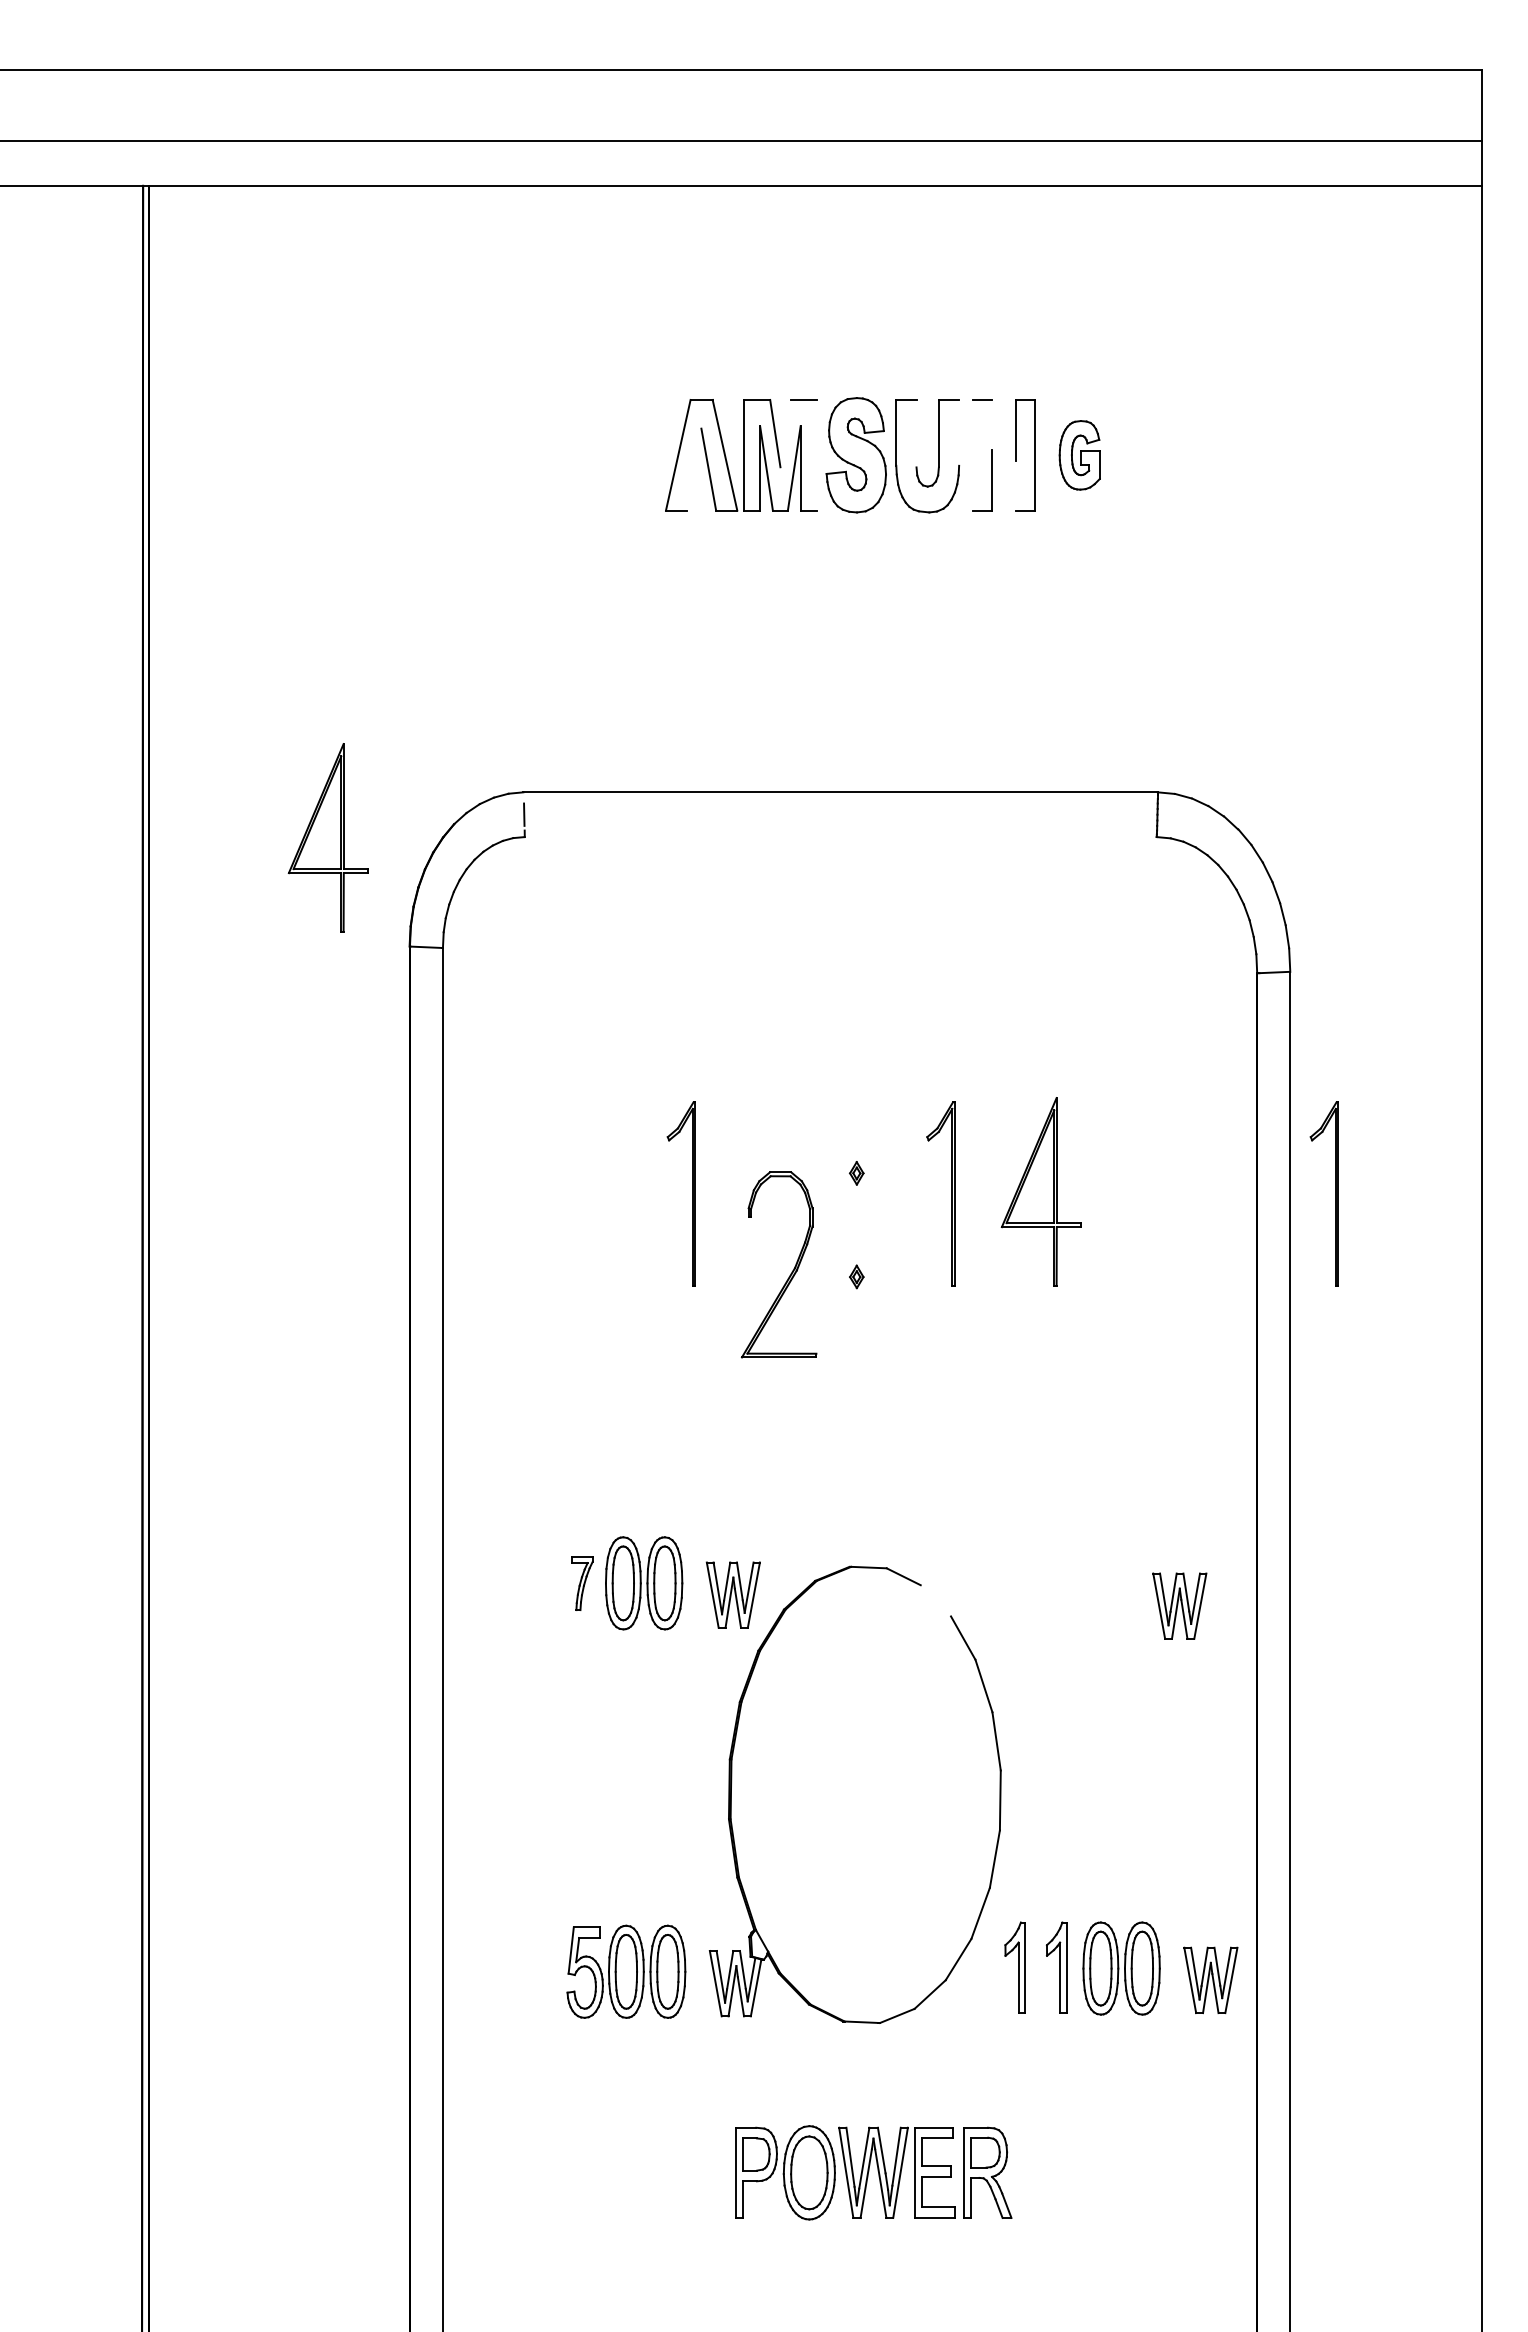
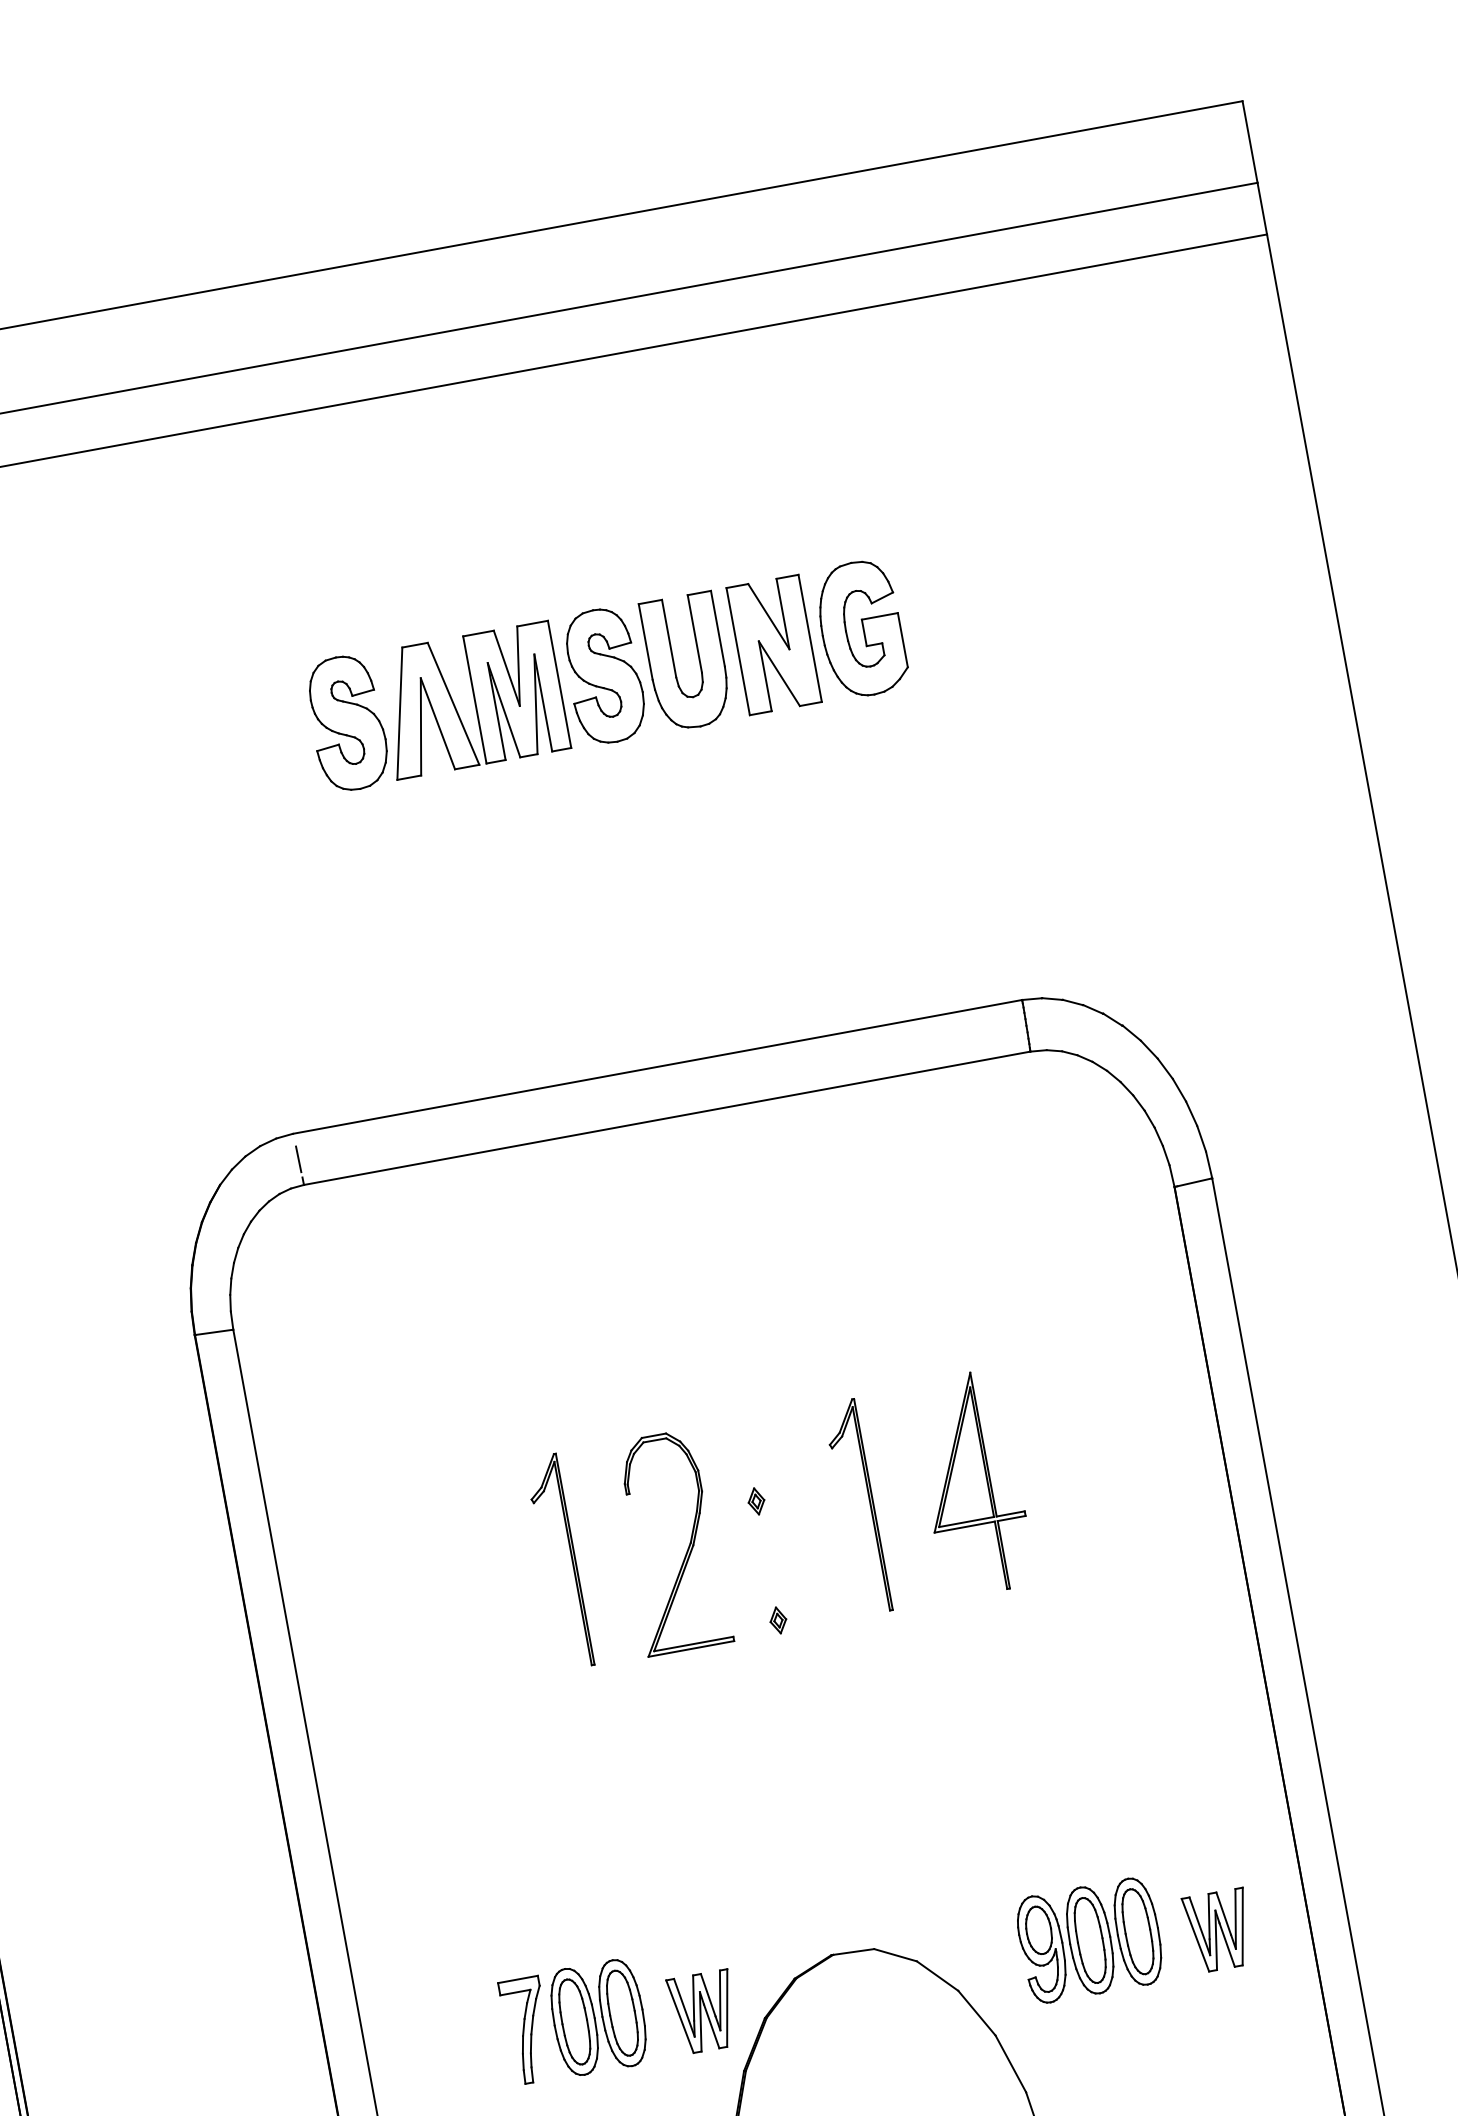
line: (1003, 430) -> (768, 616), added
line: (959, 432) -> (718, 628), added
line: (785, 433) -> (518, 666), added
line: (916, 433) -> (669, 638), added
line: (817, 454) -> (559, 683), added
line: (972, 454) -> (737, 650), added
part: (632, 455) -> (347, 723), added
part: (1079, 455) -> (861, 629), size x1.67
line: (693, 469) -> (420, 726), added
line: (1003, 479) -> (778, 672), added
part: (327, 837) -> (77, 1227), removed
line: (840, 837) -> (666, 1118), added
part: (1335, 1193) -> (1310, 1423), removed
part: (790, 1273) -> (686, 1550), moved
part: (582, 1583) -> (527, 2030), size x1.67
part: (1069, 1594) -> (1089, 1940), added
line: (935, 1600) -> (937, 1975), added

